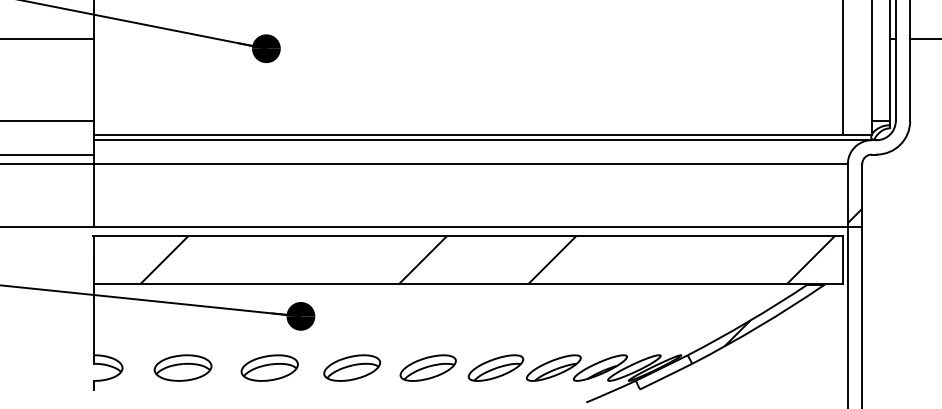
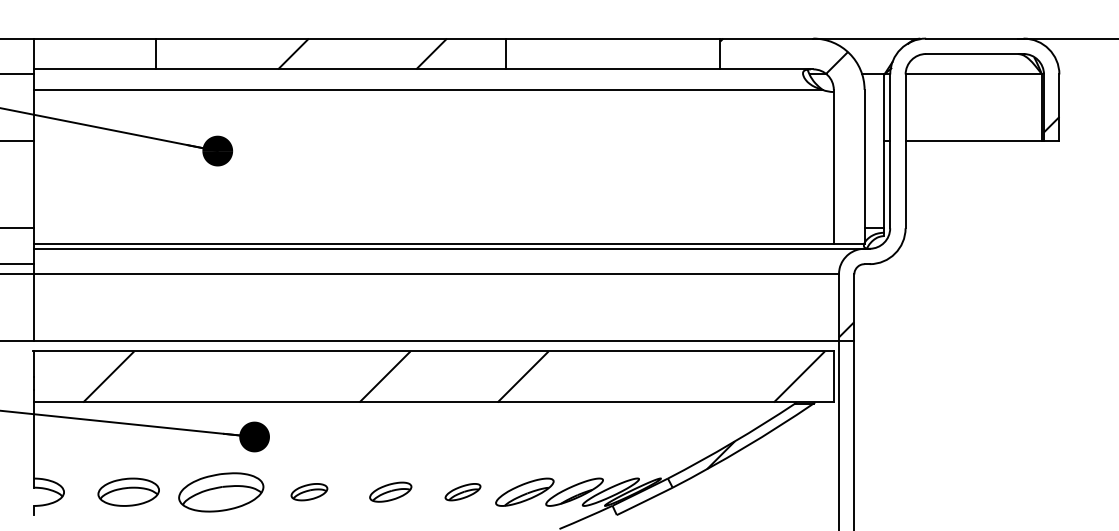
part: (269, 367) -> (221, 491), size x1.4
part: (352, 367) -> (309, 491), size x0.6
part: (428, 367) -> (390, 491), size x0.7
part: (495, 367) -> (462, 491), size x0.6

